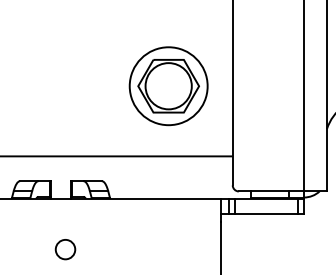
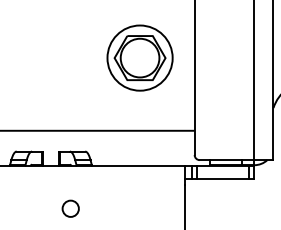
part: (168, 85) -> (139, 57), moved
circle: (65, 249) -> (70, 208), moved

